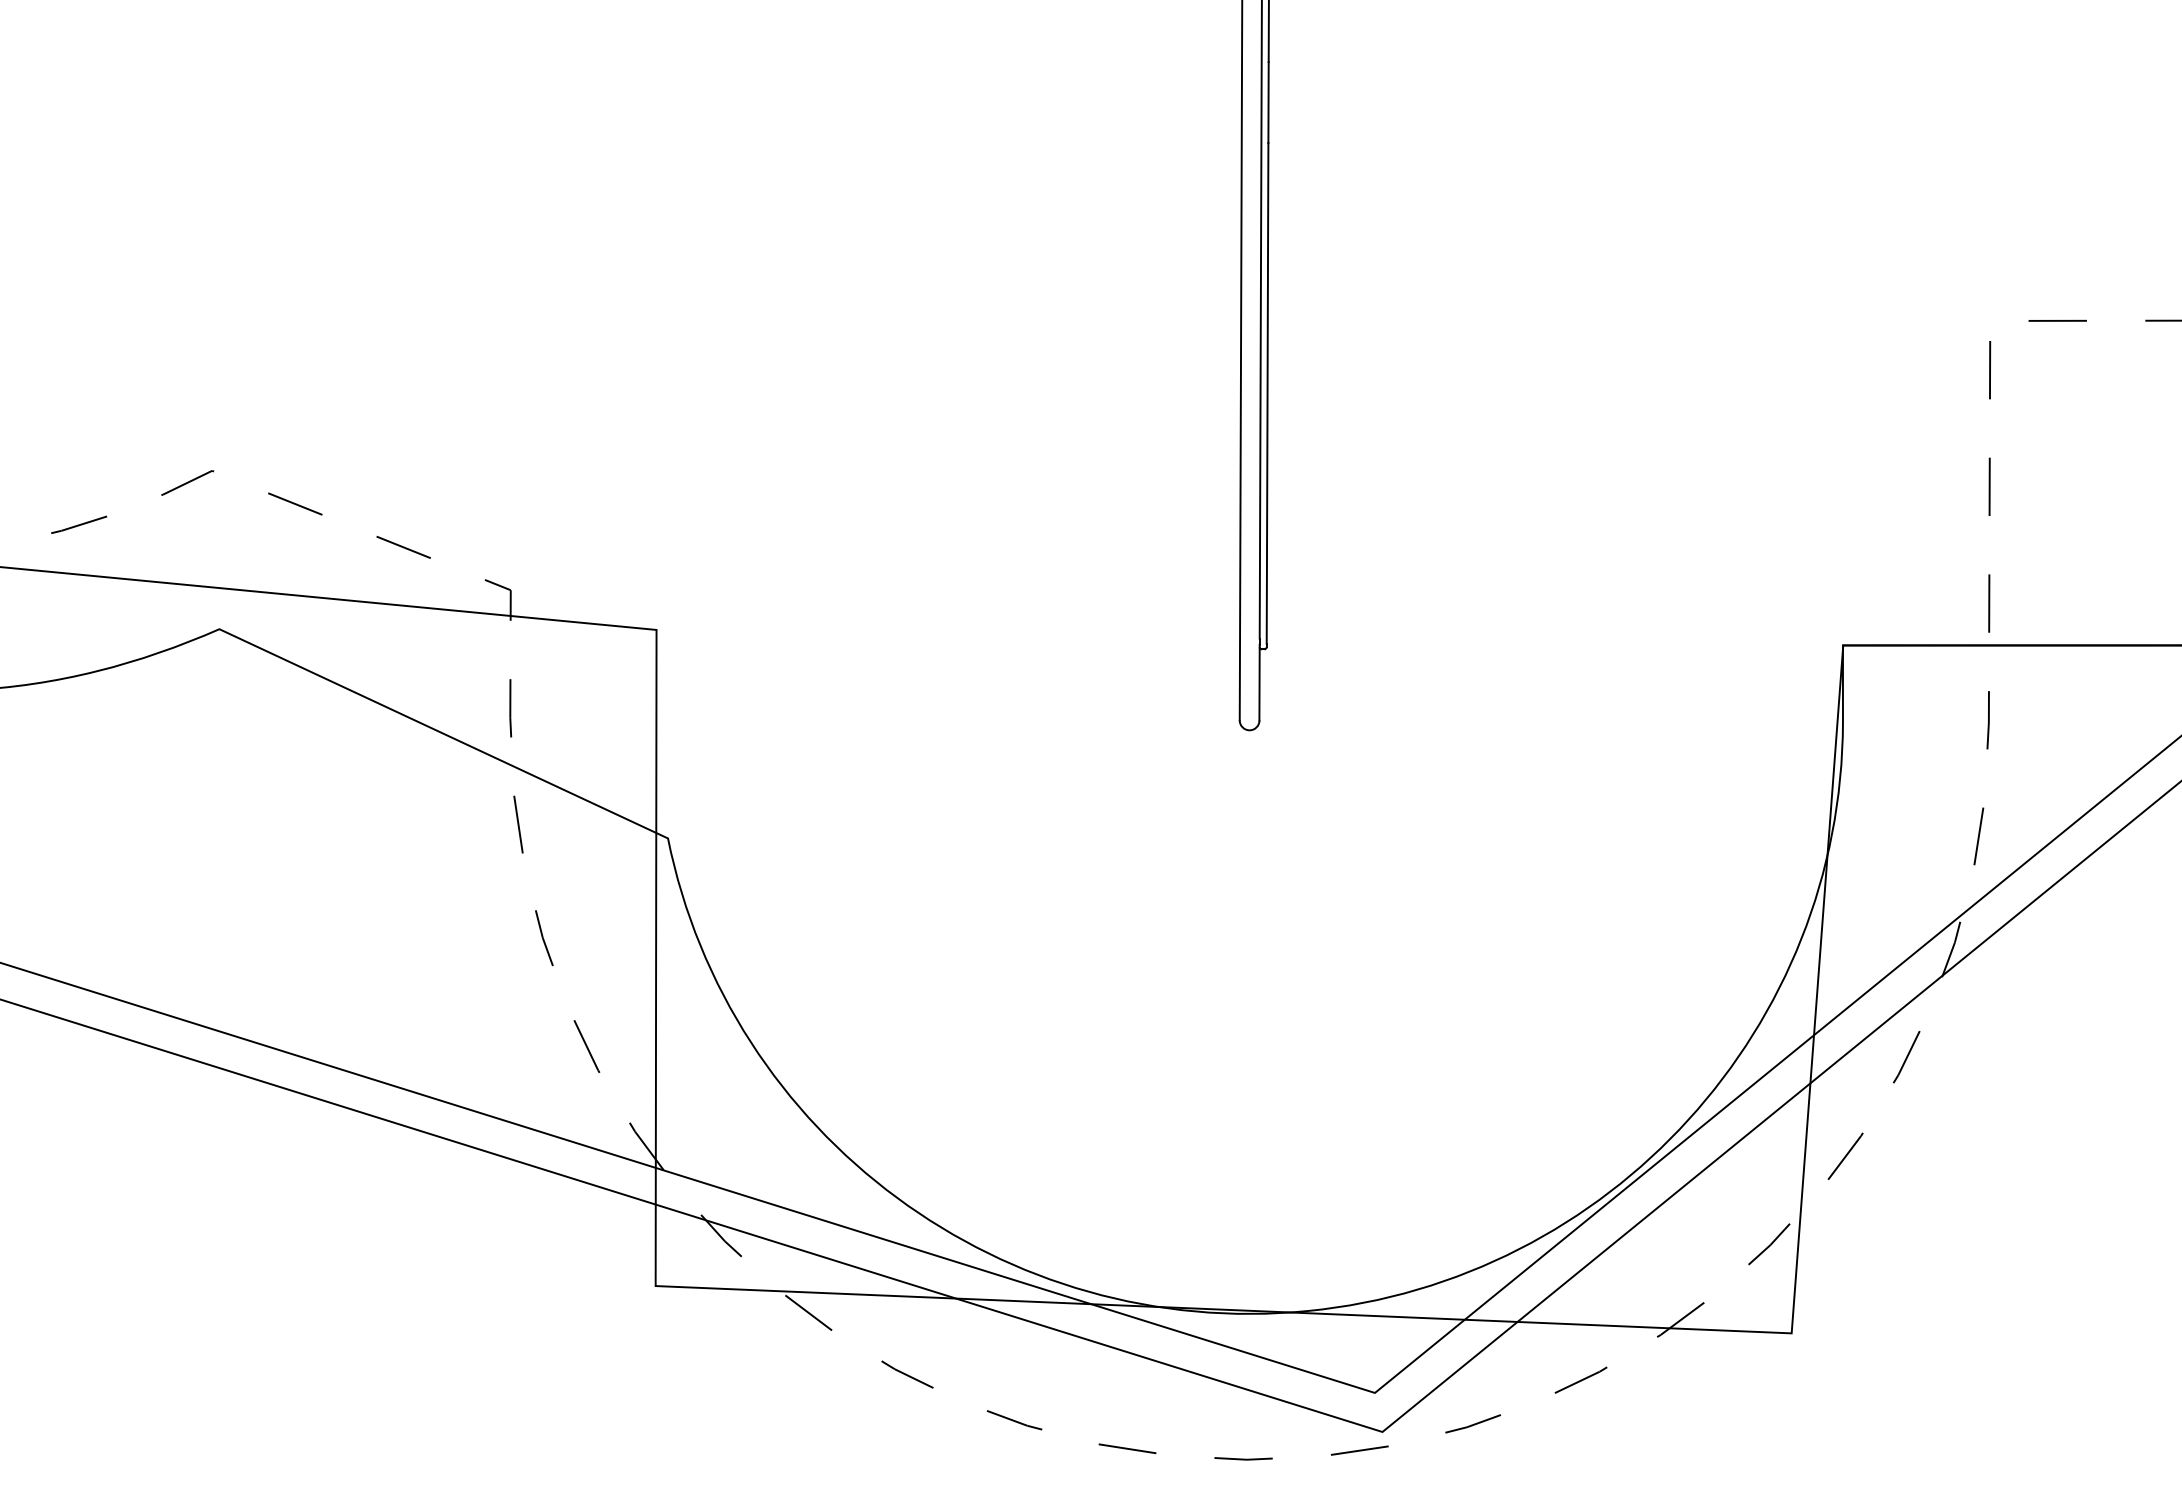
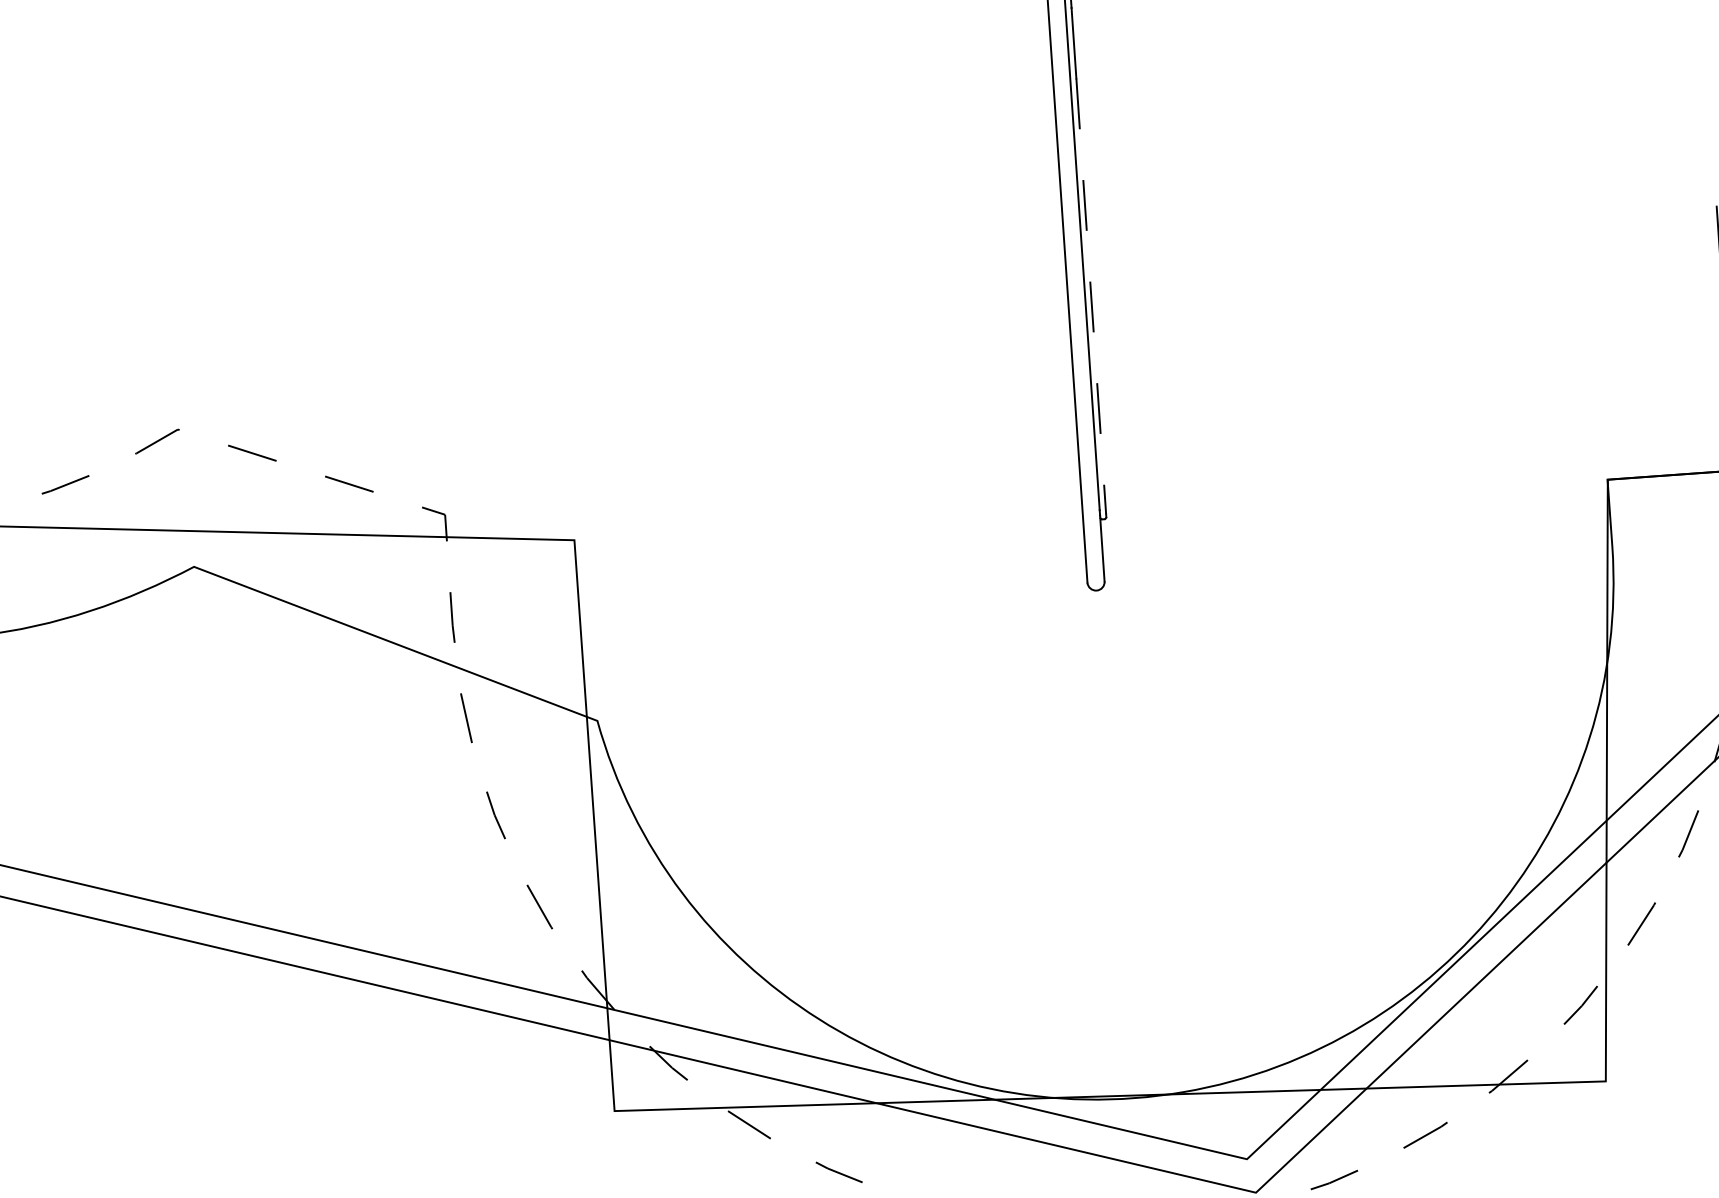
line: (1267, 393) -> (1091, 296), solid -> dashed

